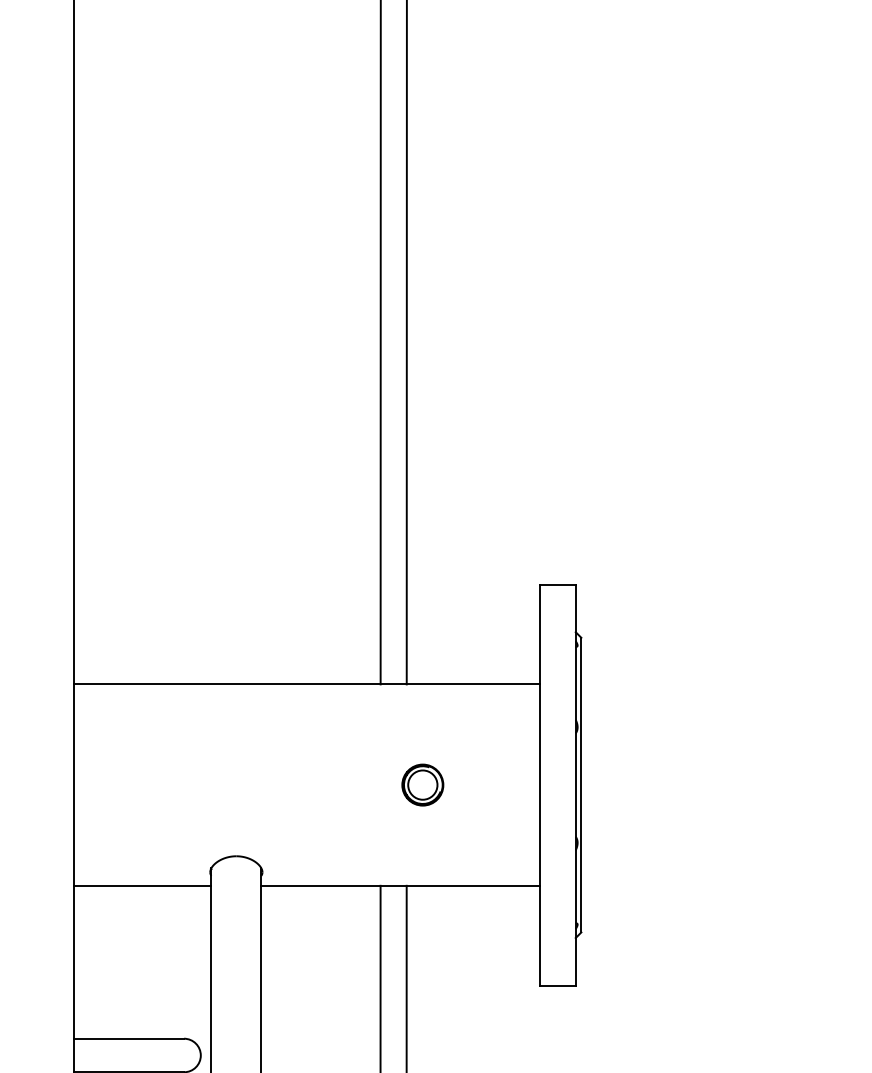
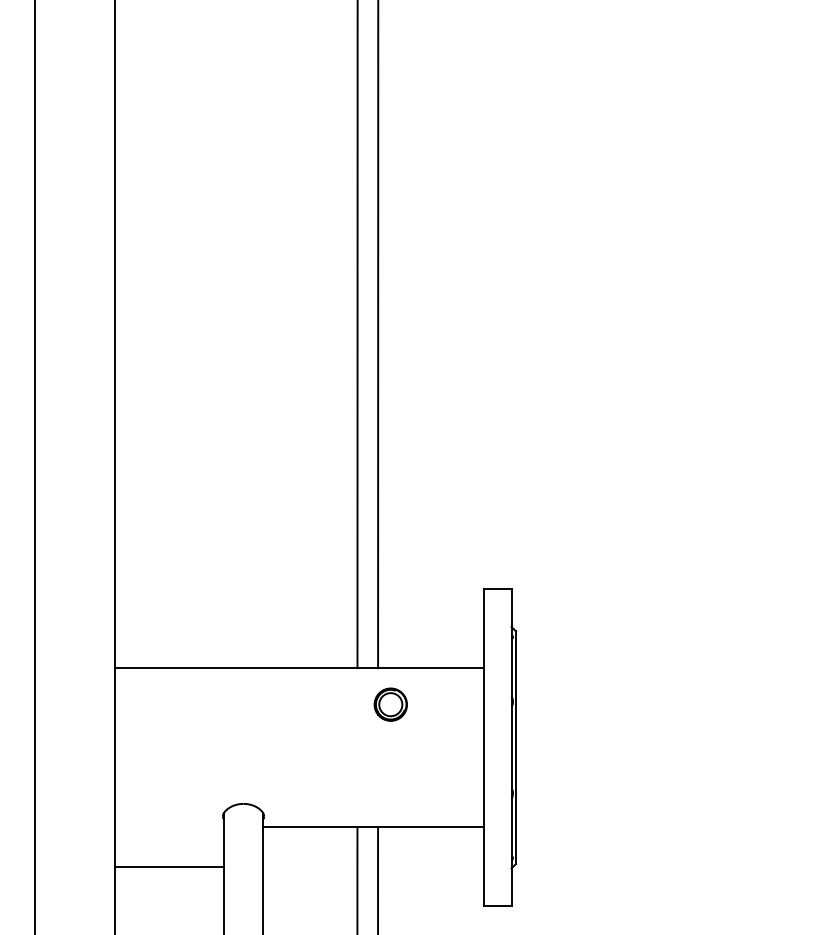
part: (422, 784) -> (390, 704), moved
line: (142, 886) -> (169, 867), moved

